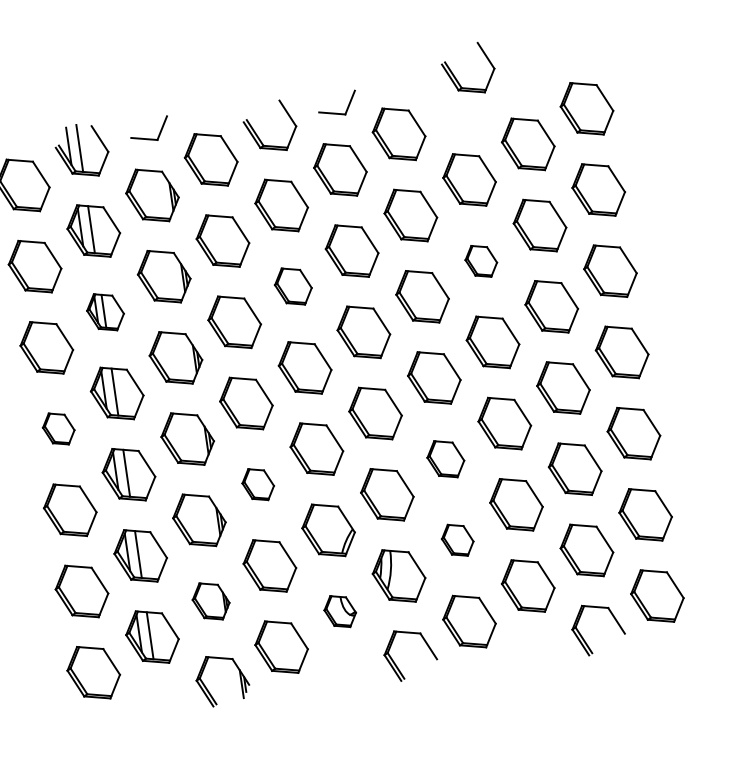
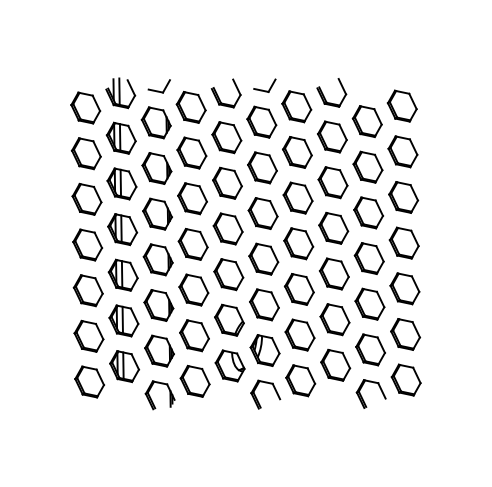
part: (456, 75) -> (324, 95), moved
part: (480, 260) -> (332, 182), size x1.67
part: (293, 285) -> (227, 182), size x1.43
part: (104, 311) -> (121, 183), size x1.43
part: (58, 428) -> (87, 244), size x1.67
part: (444, 459) -> (298, 289), size x1.43
part: (257, 483) -> (193, 289), size x1.67
part: (456, 539) -> (299, 334), size x1.67
part: (210, 600) -> (159, 350), size x1.43
part: (339, 610) -> (229, 365), size x1.67

